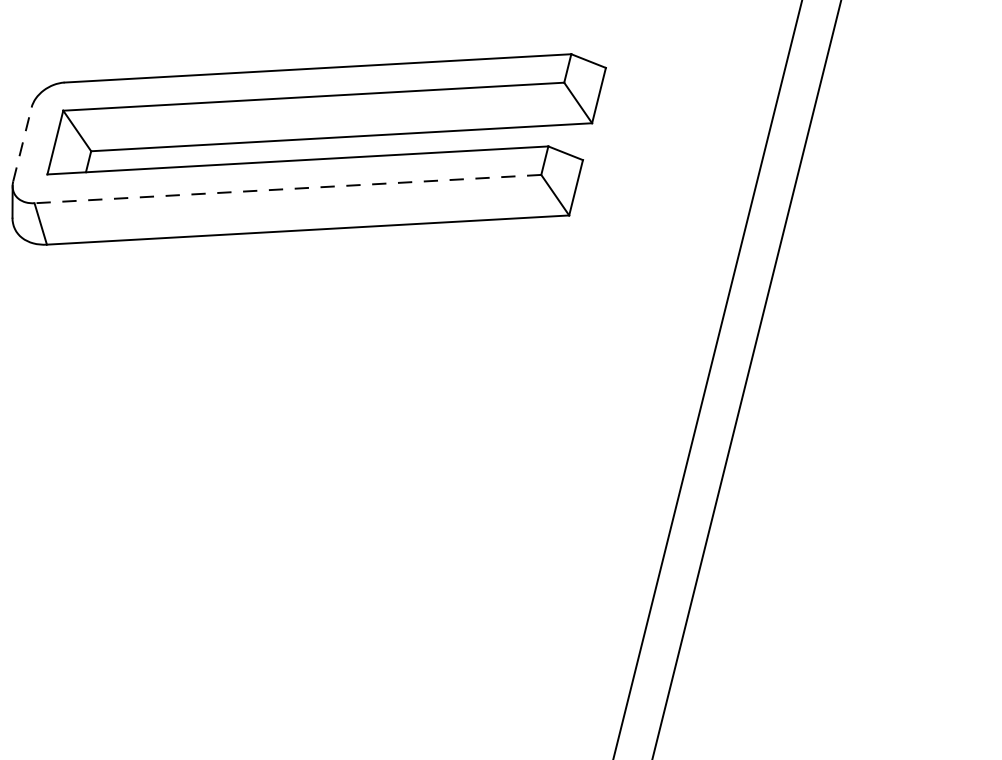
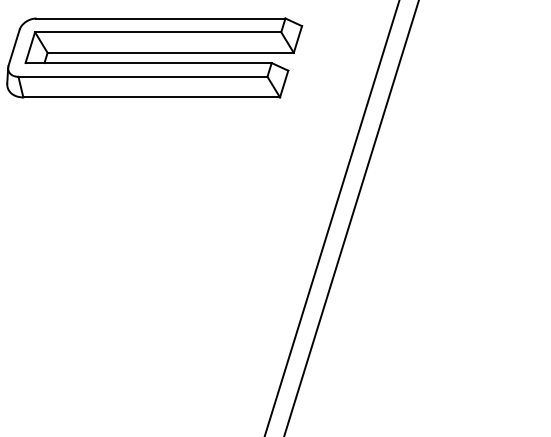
line: (23, 144) -> (14, 47), dashed -> solid
line: (286, 188) -> (142, 76), dashed -> solid

